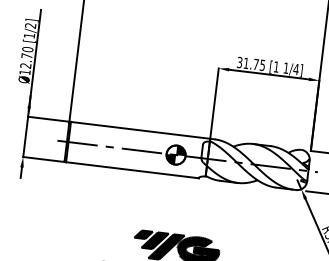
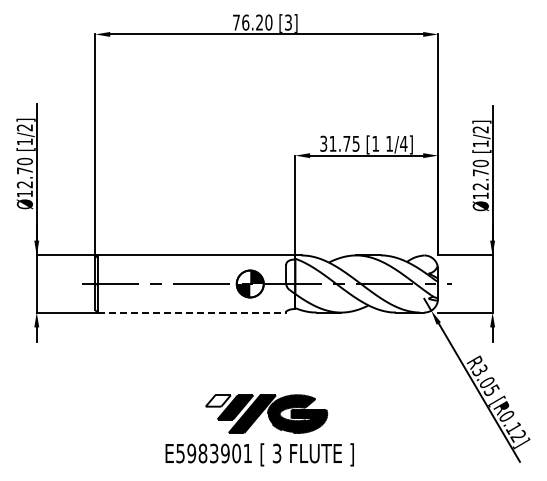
line: (132, 170) -> (192, 312), solid -> dashed
fill: (143, 234) -> (217, 400), removed

